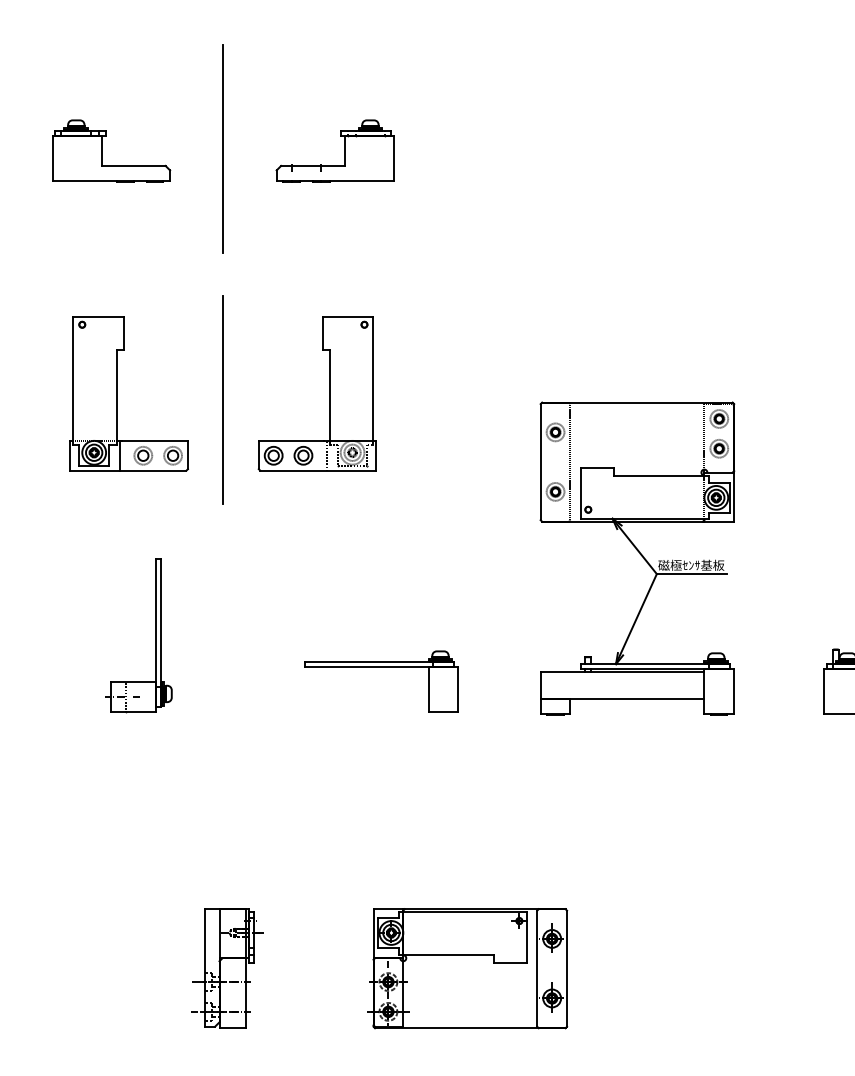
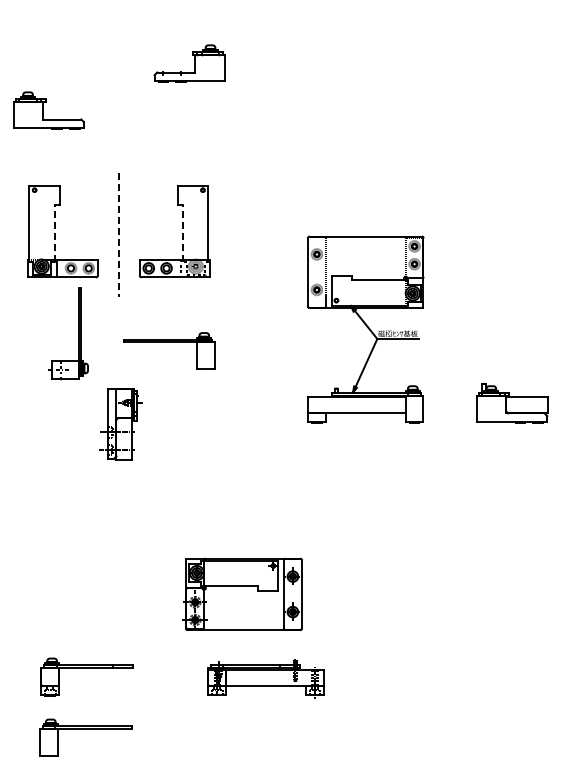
line: (222, 149) -> (118, 85), removed
part: (112, 150) -> (49, 110), moved
part: (335, 150) -> (189, 63), moved
line: (117, 397) -> (55, 233), solid -> dashed
line: (330, 397) -> (182, 233), solid -> dashed
line: (222, 400) -> (118, 235), solid -> dashed
part: (155, 635) -> (78, 333), moved
part: (382, 667) -> (169, 342), moved
part: (467, 967) -> (242, 593), moved
part: (226, 968) -> (120, 424), moved

